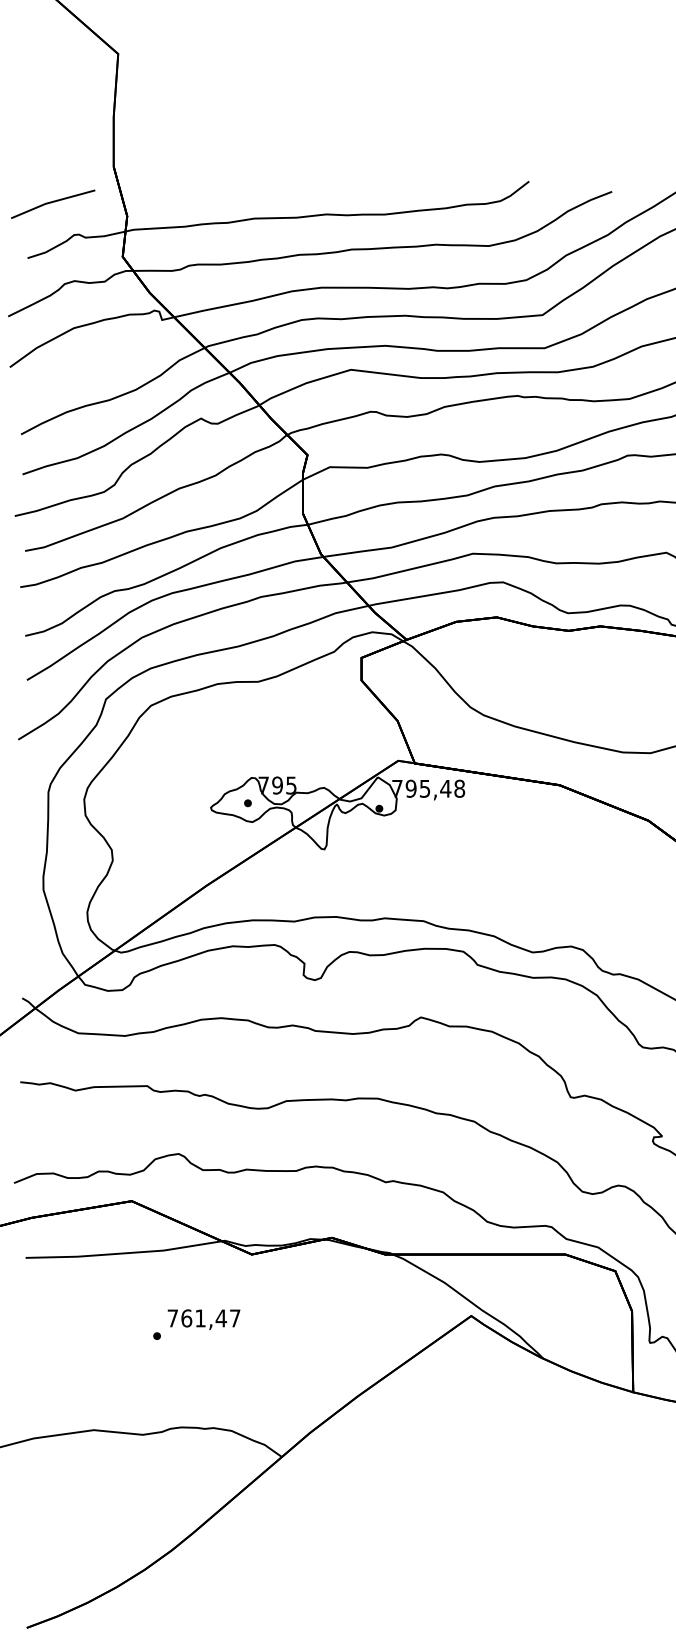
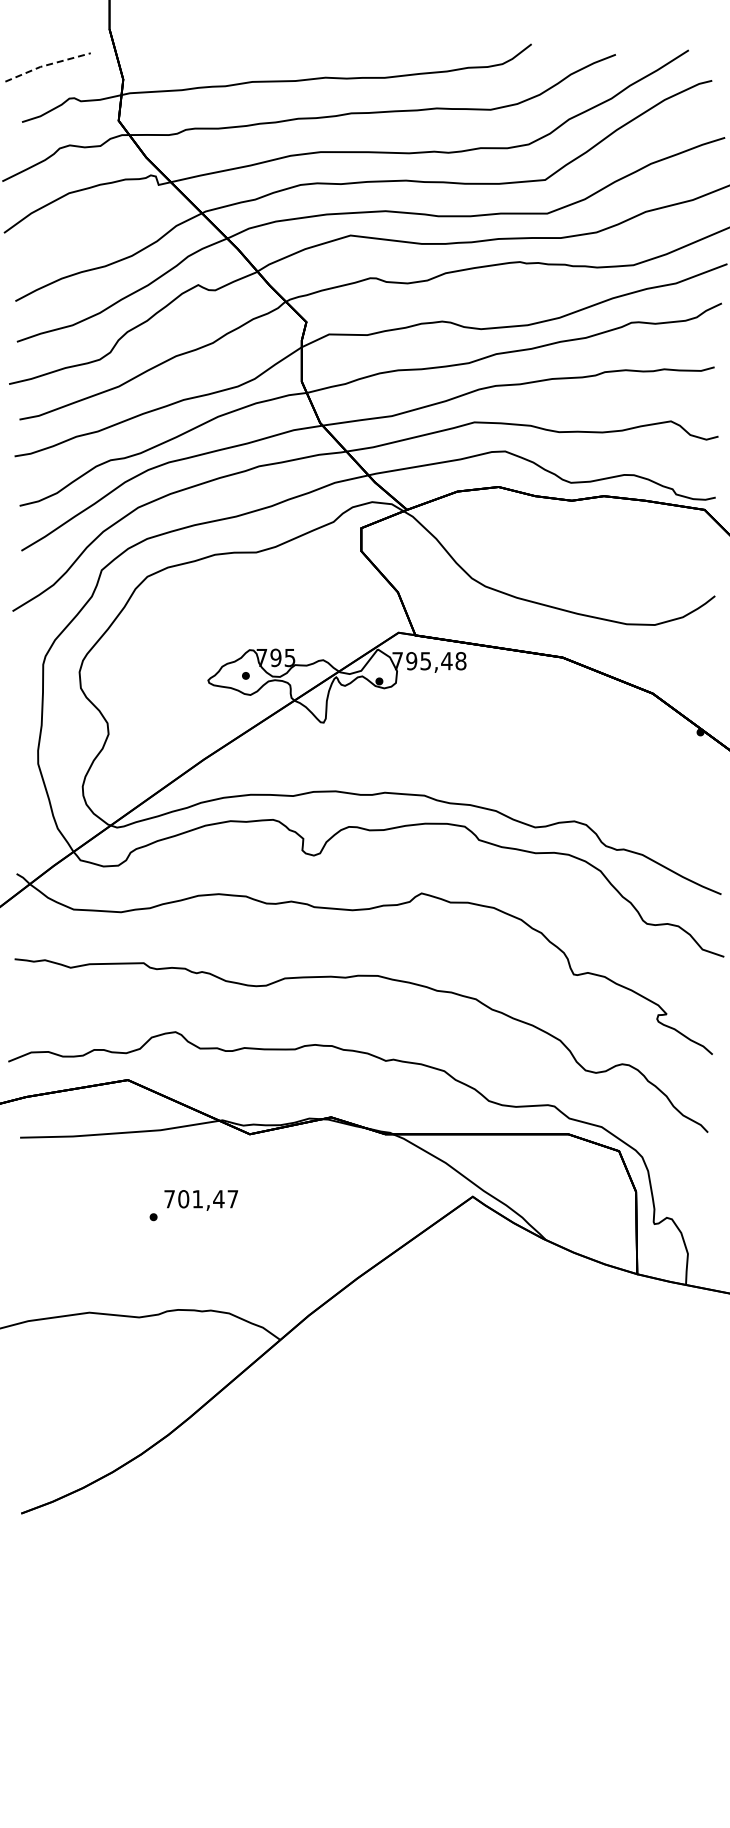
line: (52, 202) -> (47, 65), solid -> dashed
text: (186, 1318) -> (183, 1199), 761,47 -> 701,47

